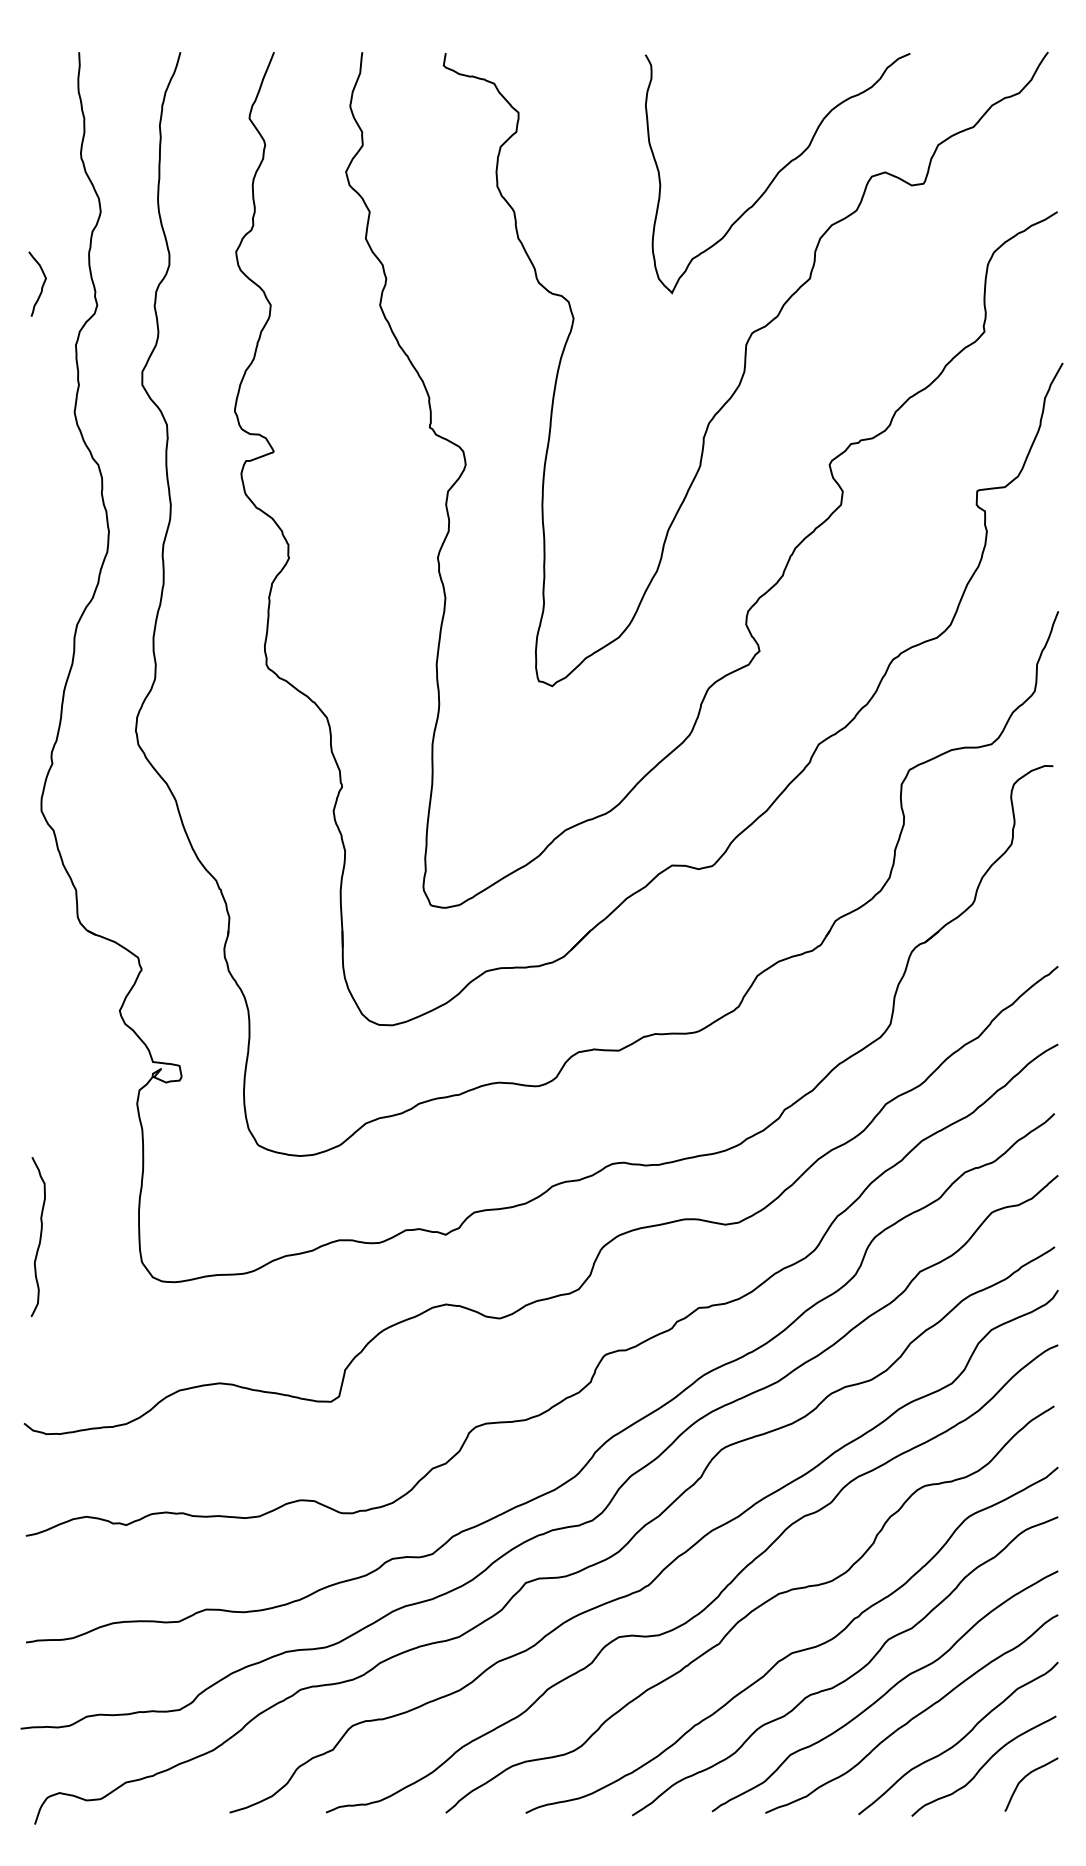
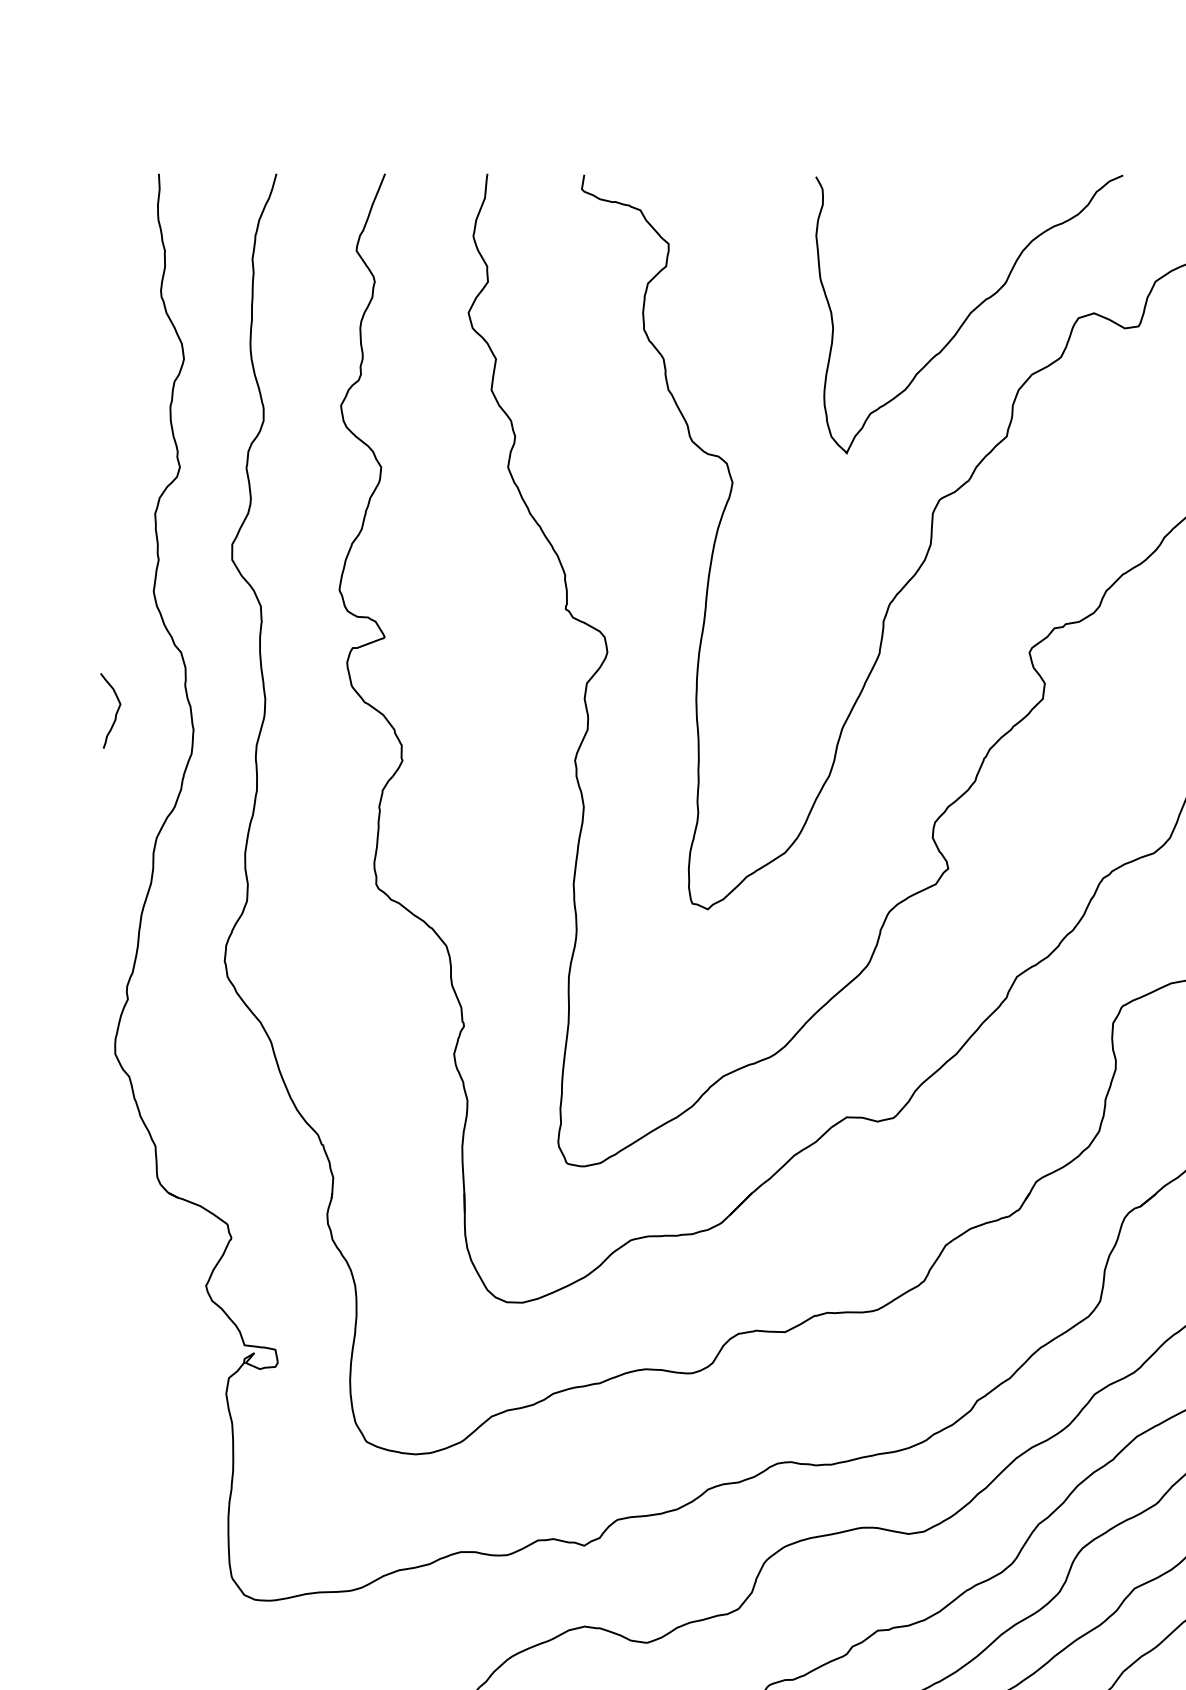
curve: (41, 286) -> (115, 713), moved
curve: (39, 1237) -> (112, 1548), removed

